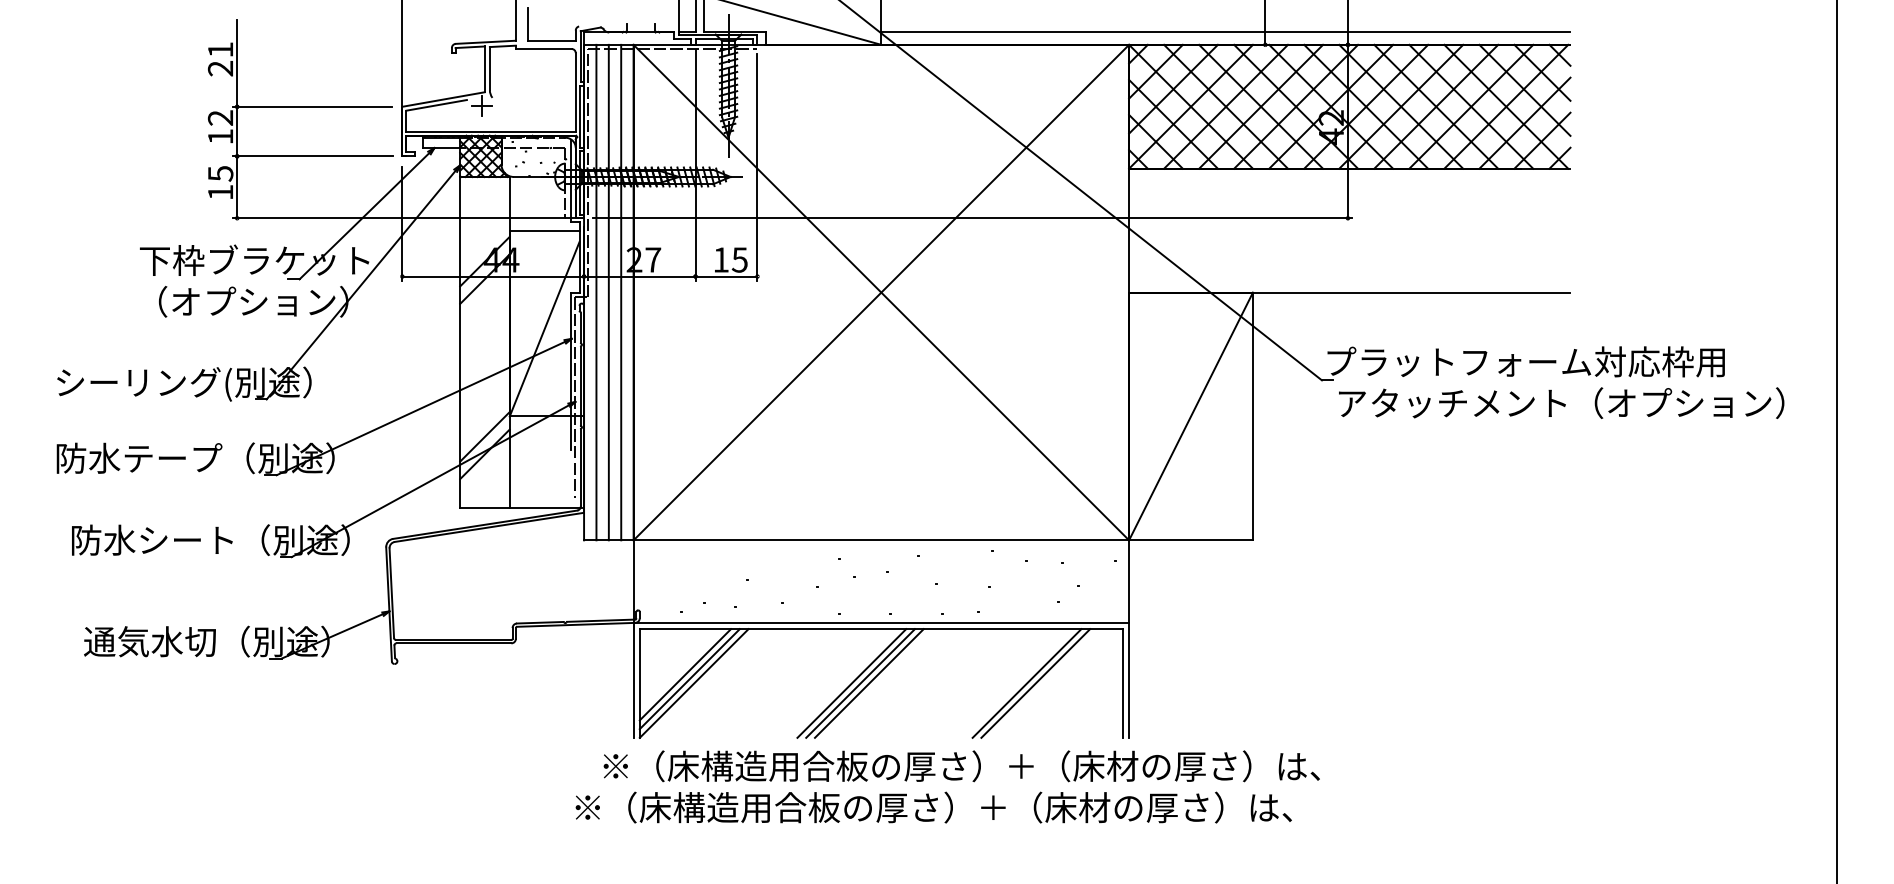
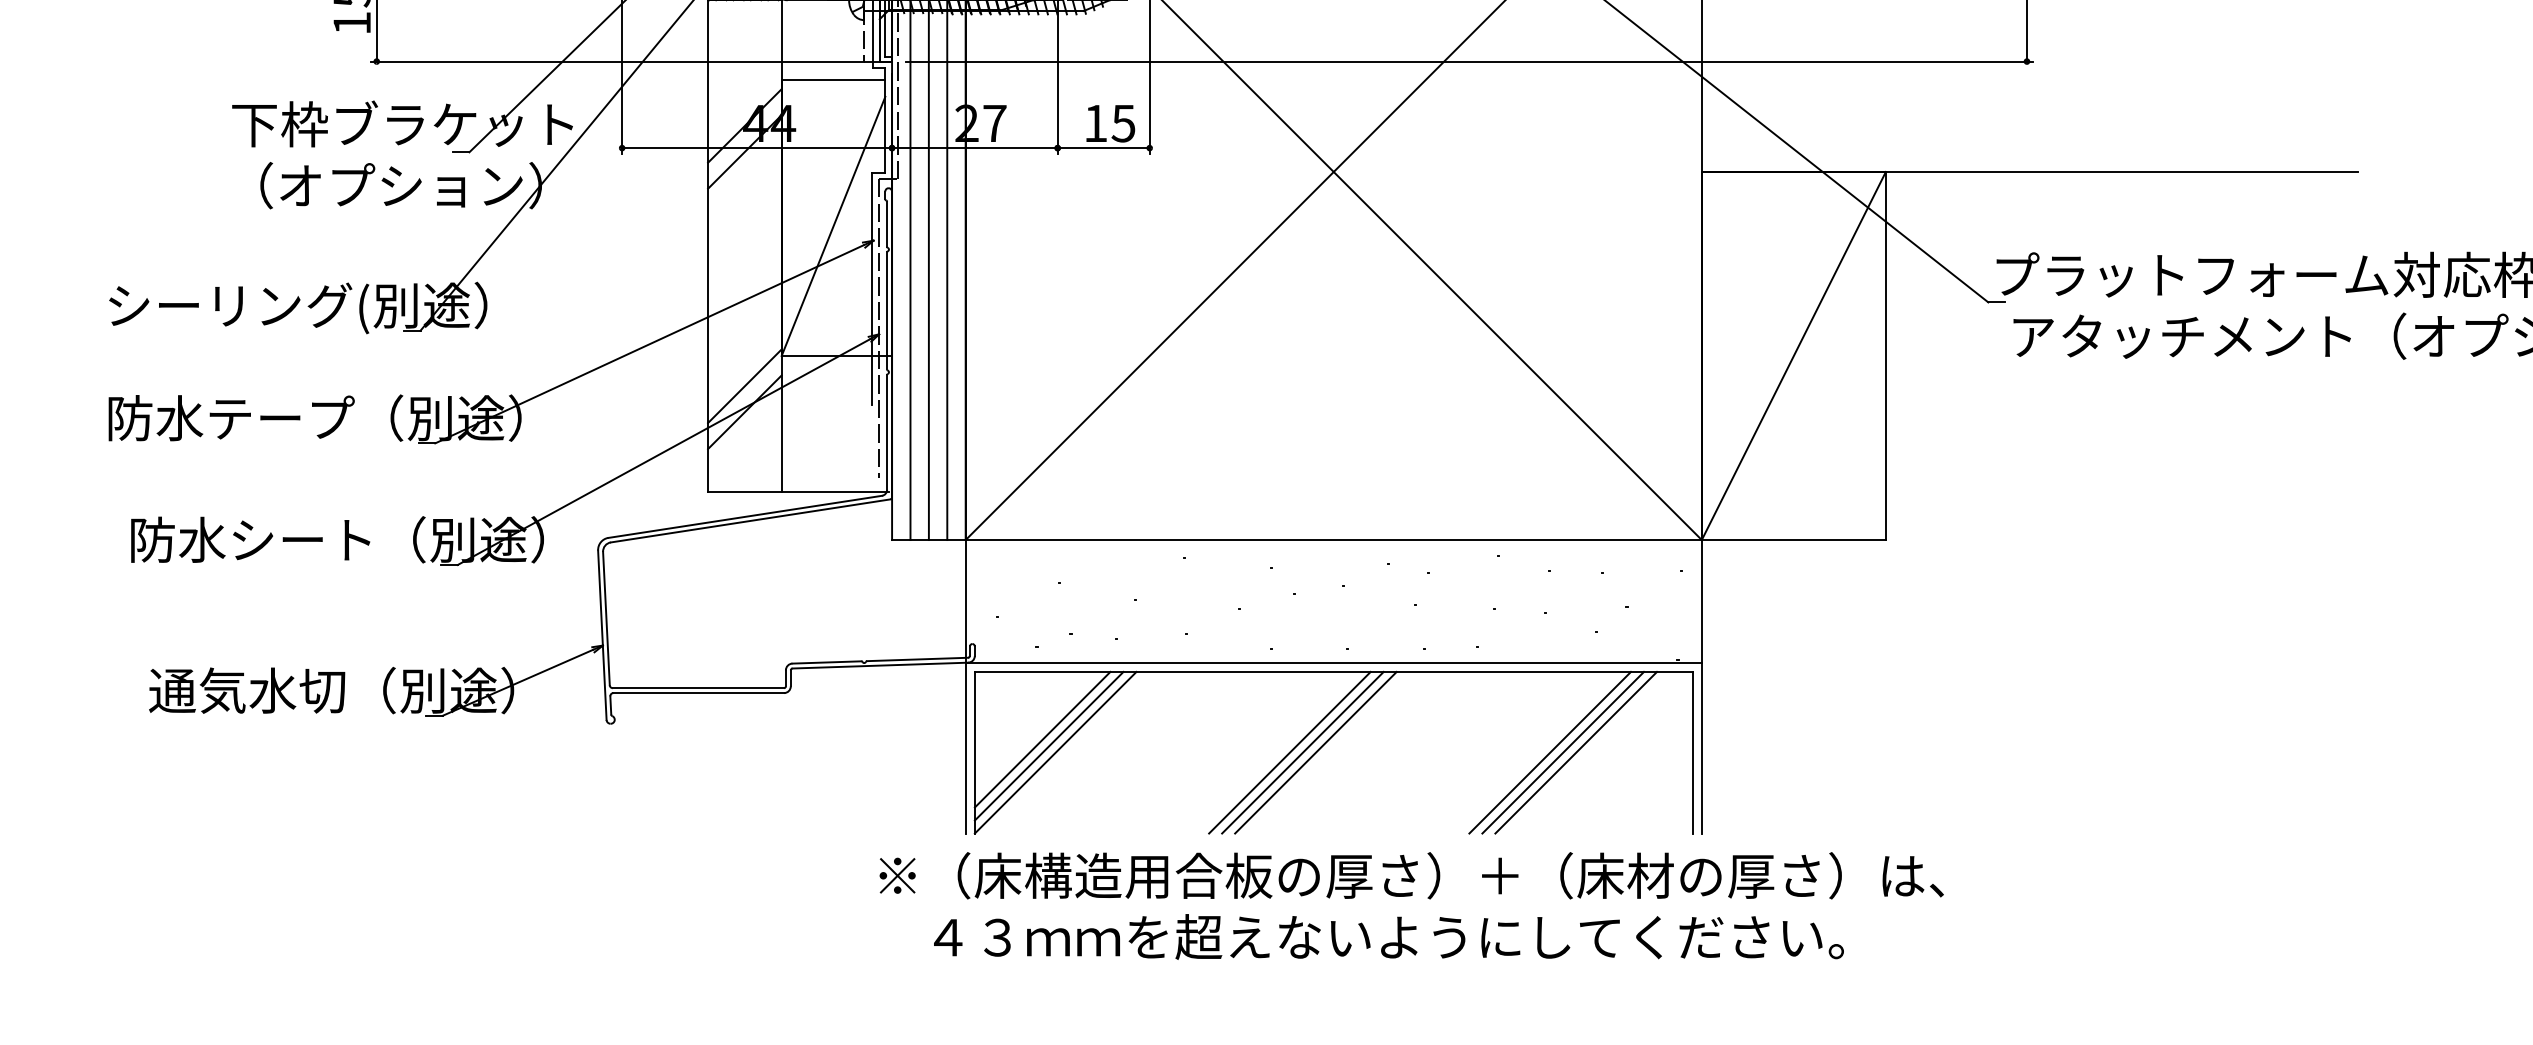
line: (1044, 683) -> (1576, 752), added
text: (961, 766) -> (1411, 876), moved
text: (933, 807) -> (1411, 936), ※（床構造用合板の厚さ）＋（床材の厚さ）は、 -> ４３ｍｍを超えないようにしてください。

